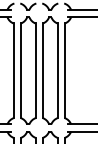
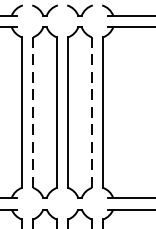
line: (20, 70) -> (32, 112), solid -> dashed
line: (57, 70) -> (91, 112), solid -> dashed

